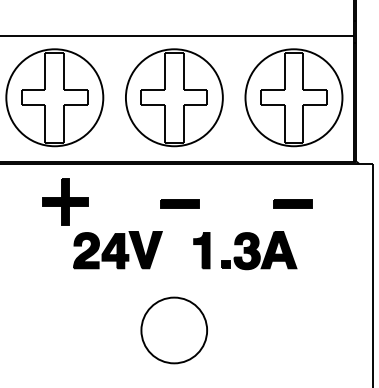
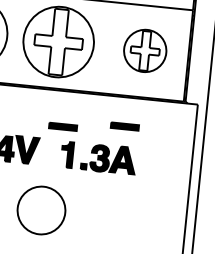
part: (293, 97) -> (144, 50), size x0.6
part: (179, 203) -> (62, 126), moved
part: (292, 203) -> (124, 126), moved

